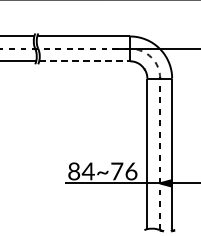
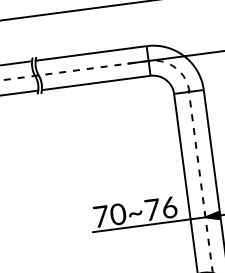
line: (85, 61) -> (97, 83), dashed -> solid
text: (81, 171) -> (109, 215), 84~76 -> 70~76

